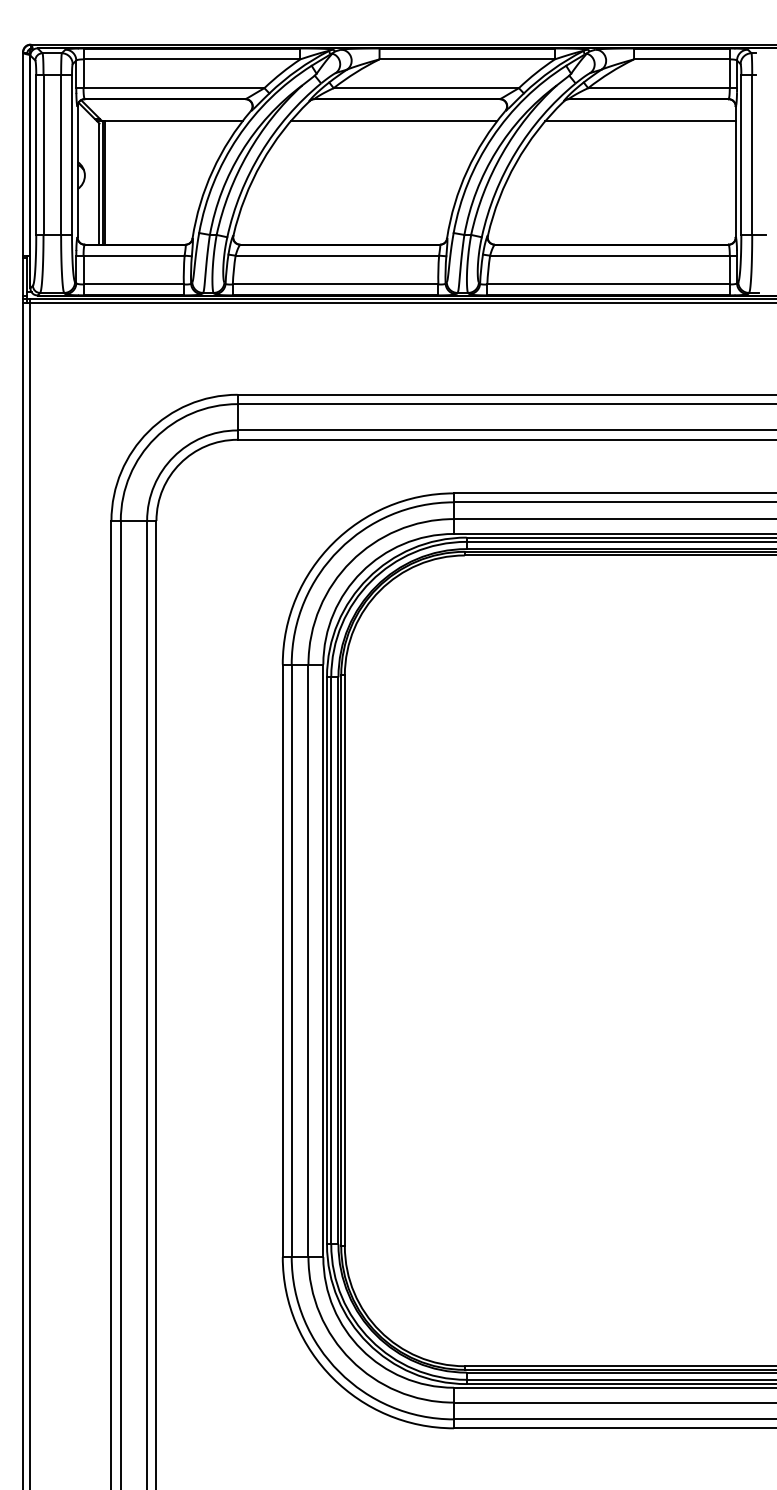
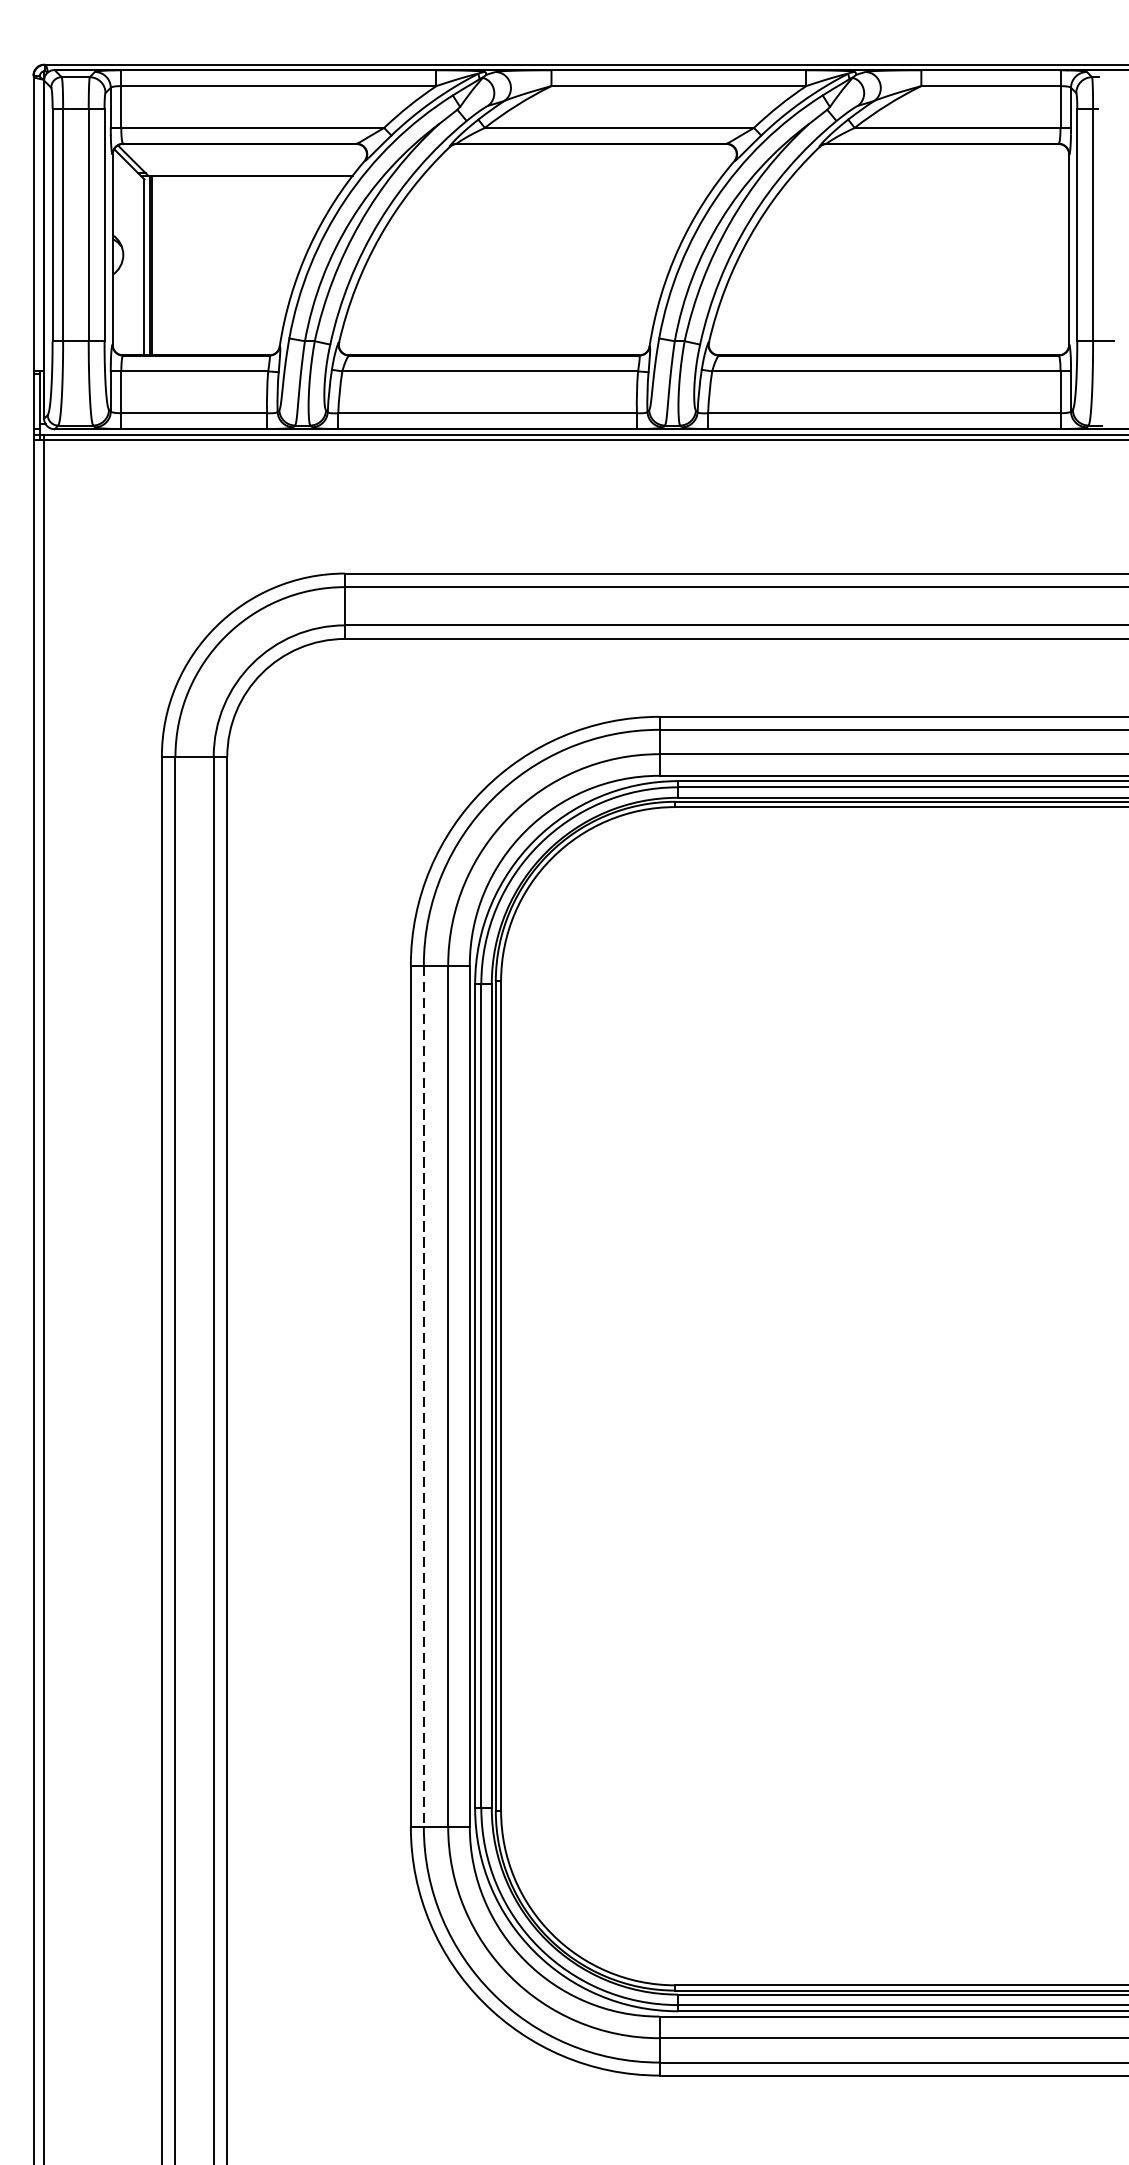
line: (393, 121) -> (571, 176), removed
line: (640, 121) -> (930, 176), removed
line: (291, 961) -> (423, 1397), solid -> dashed

